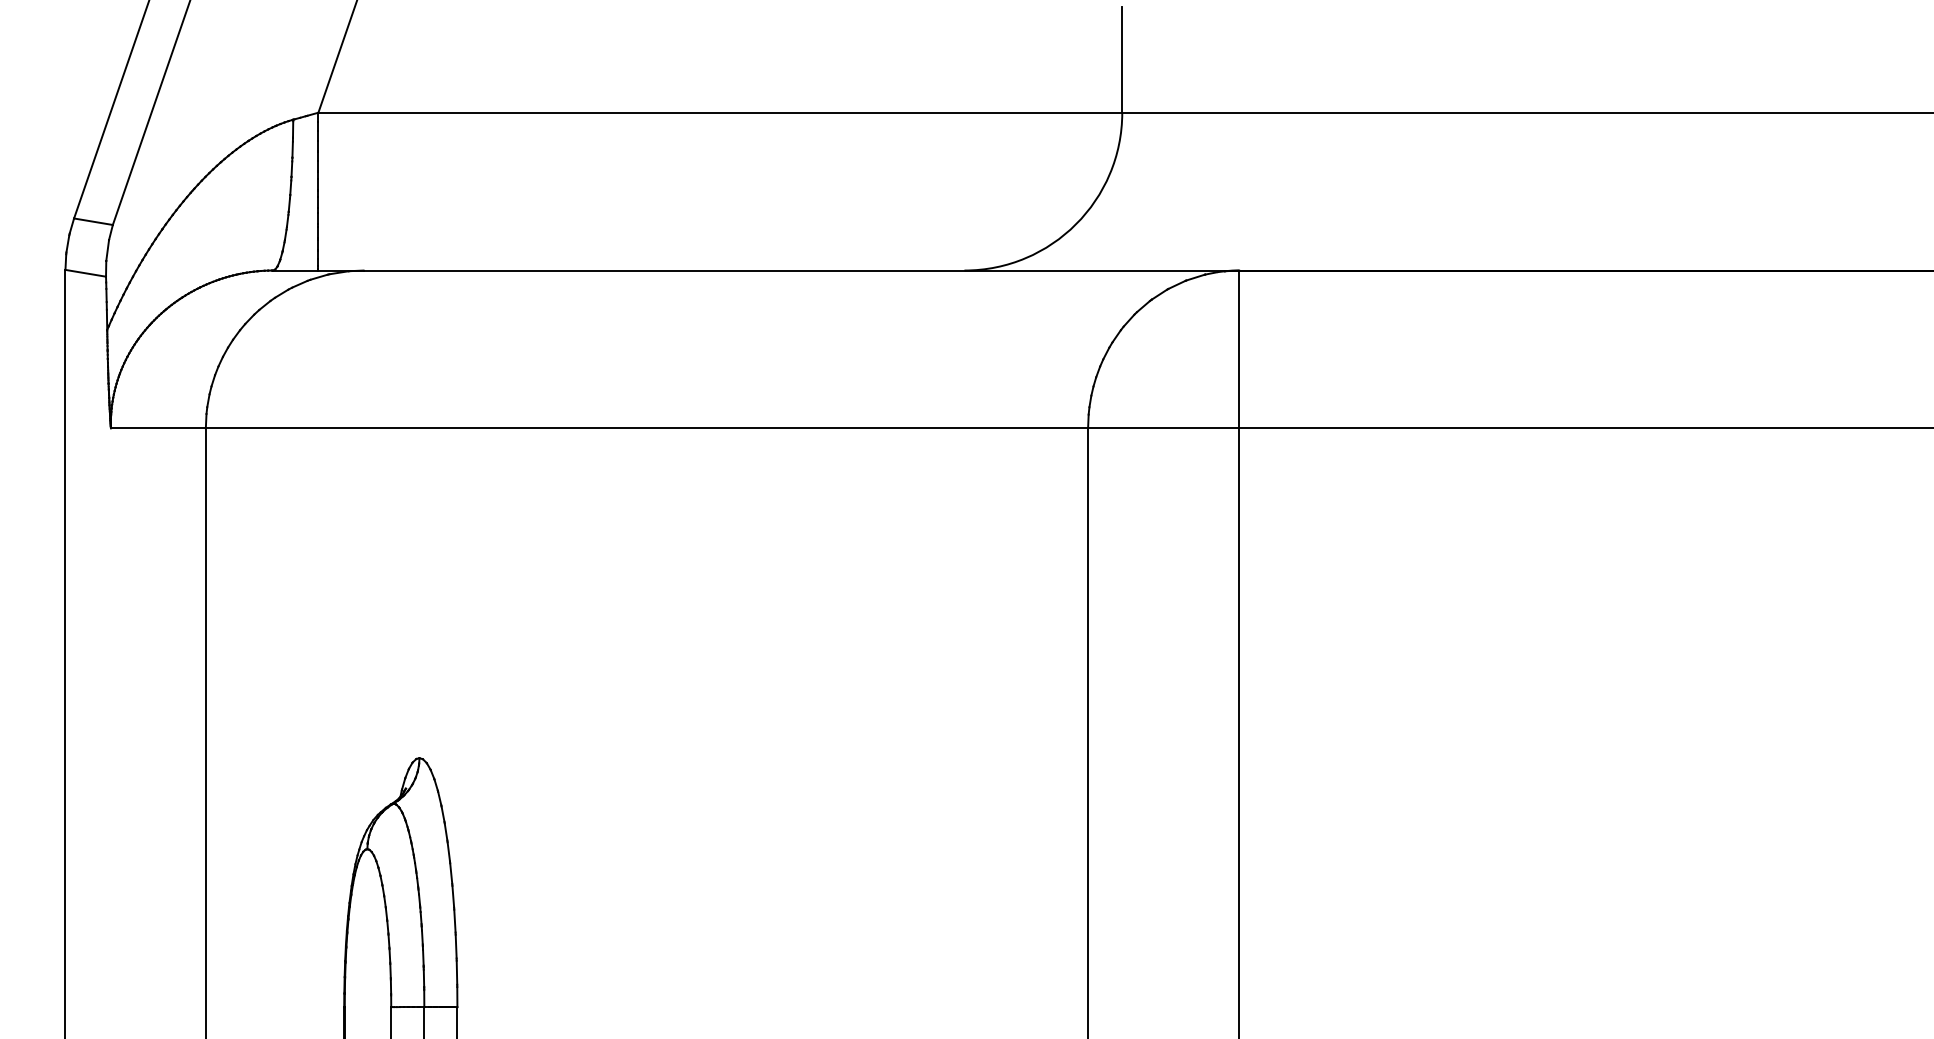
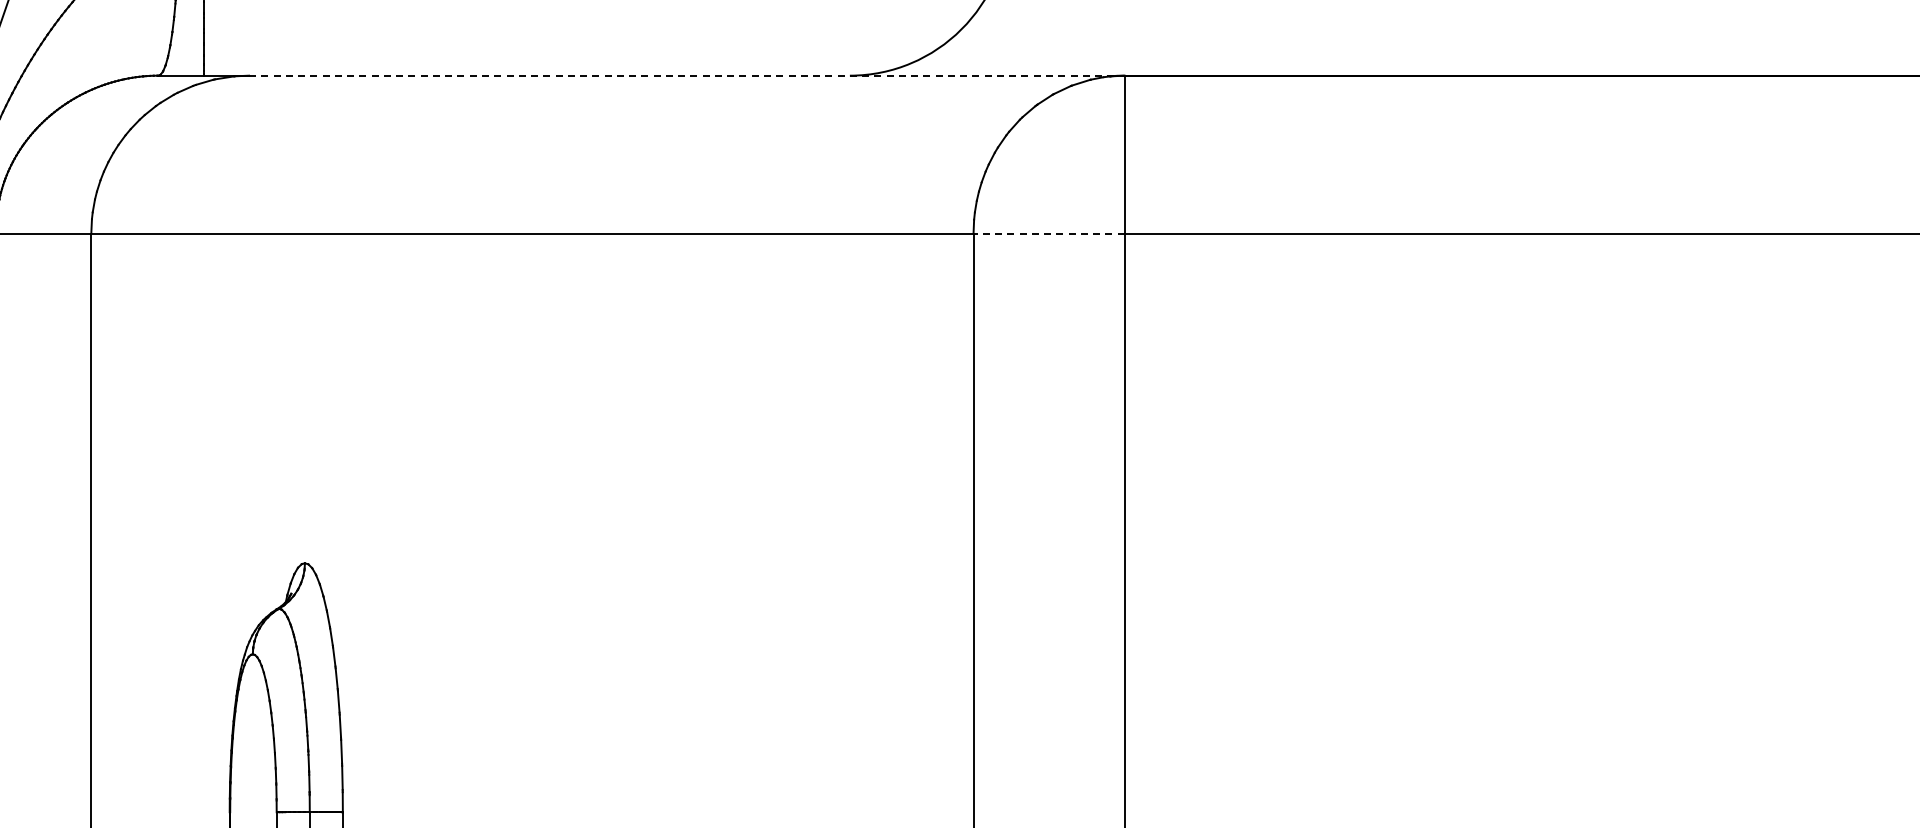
line: (801, 270) -> (686, 75), solid -> dashed
line: (1163, 428) -> (1048, 233), solid -> dashed

